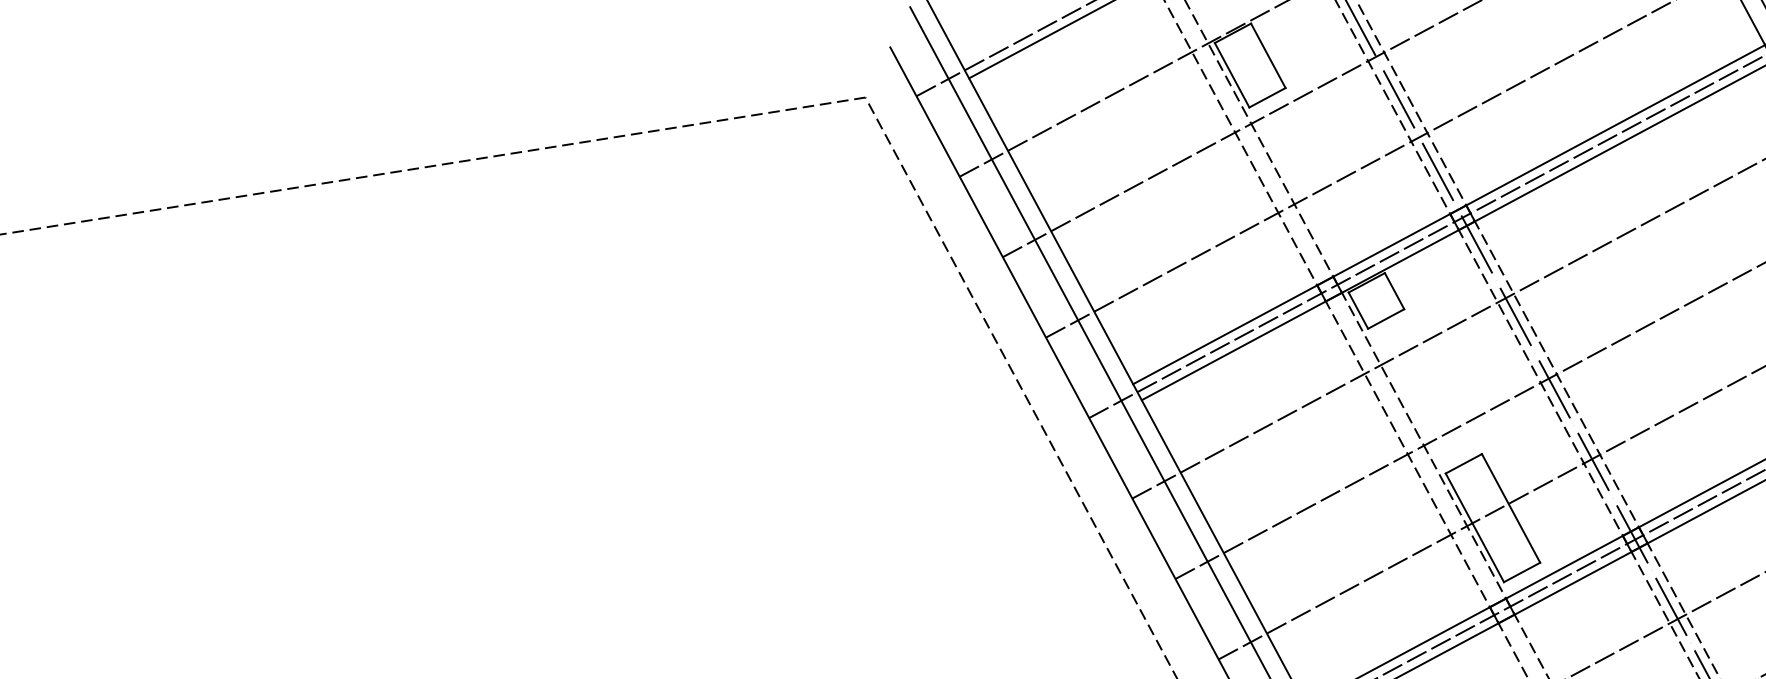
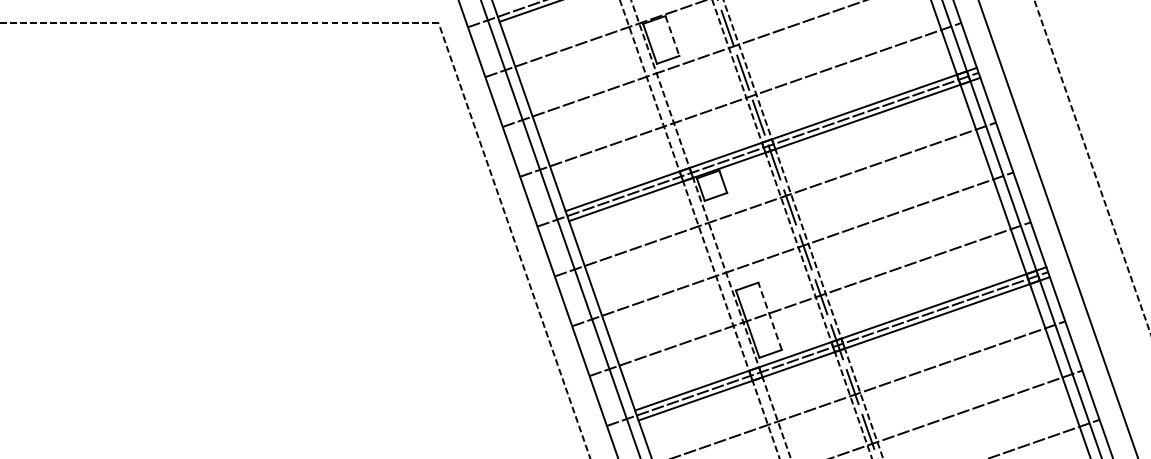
line: (1268, 56) -> (672, 36), solid -> dashed
line: (1511, 508) -> (770, 316), solid -> dashed

